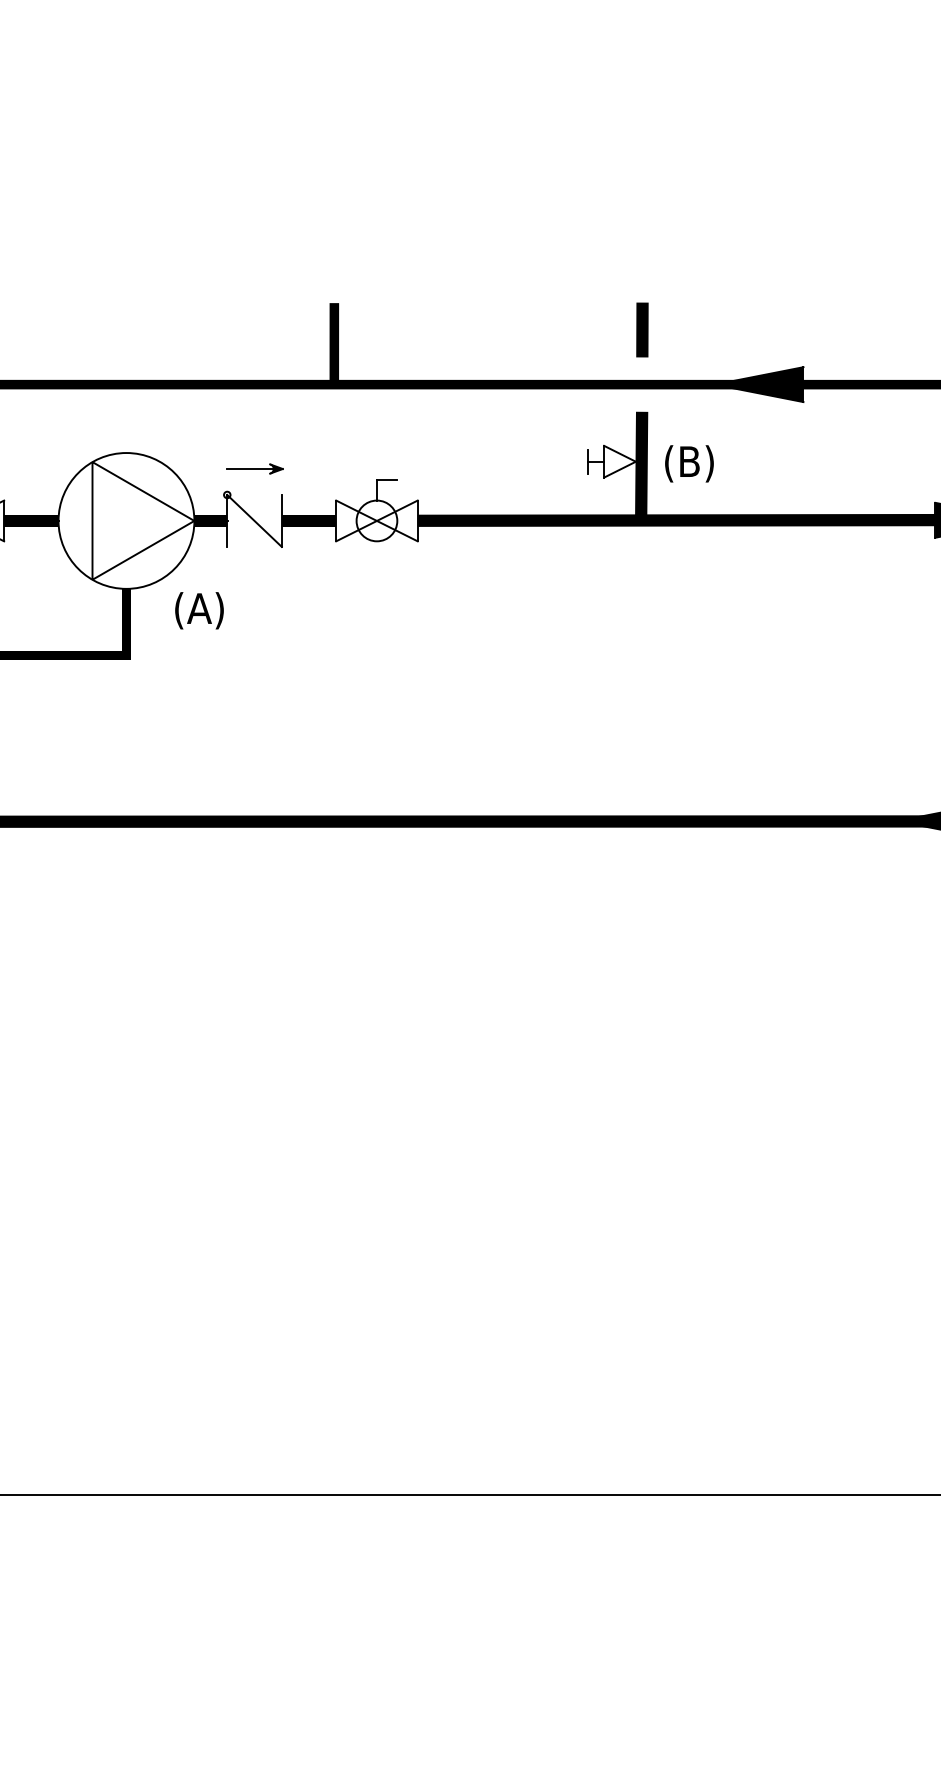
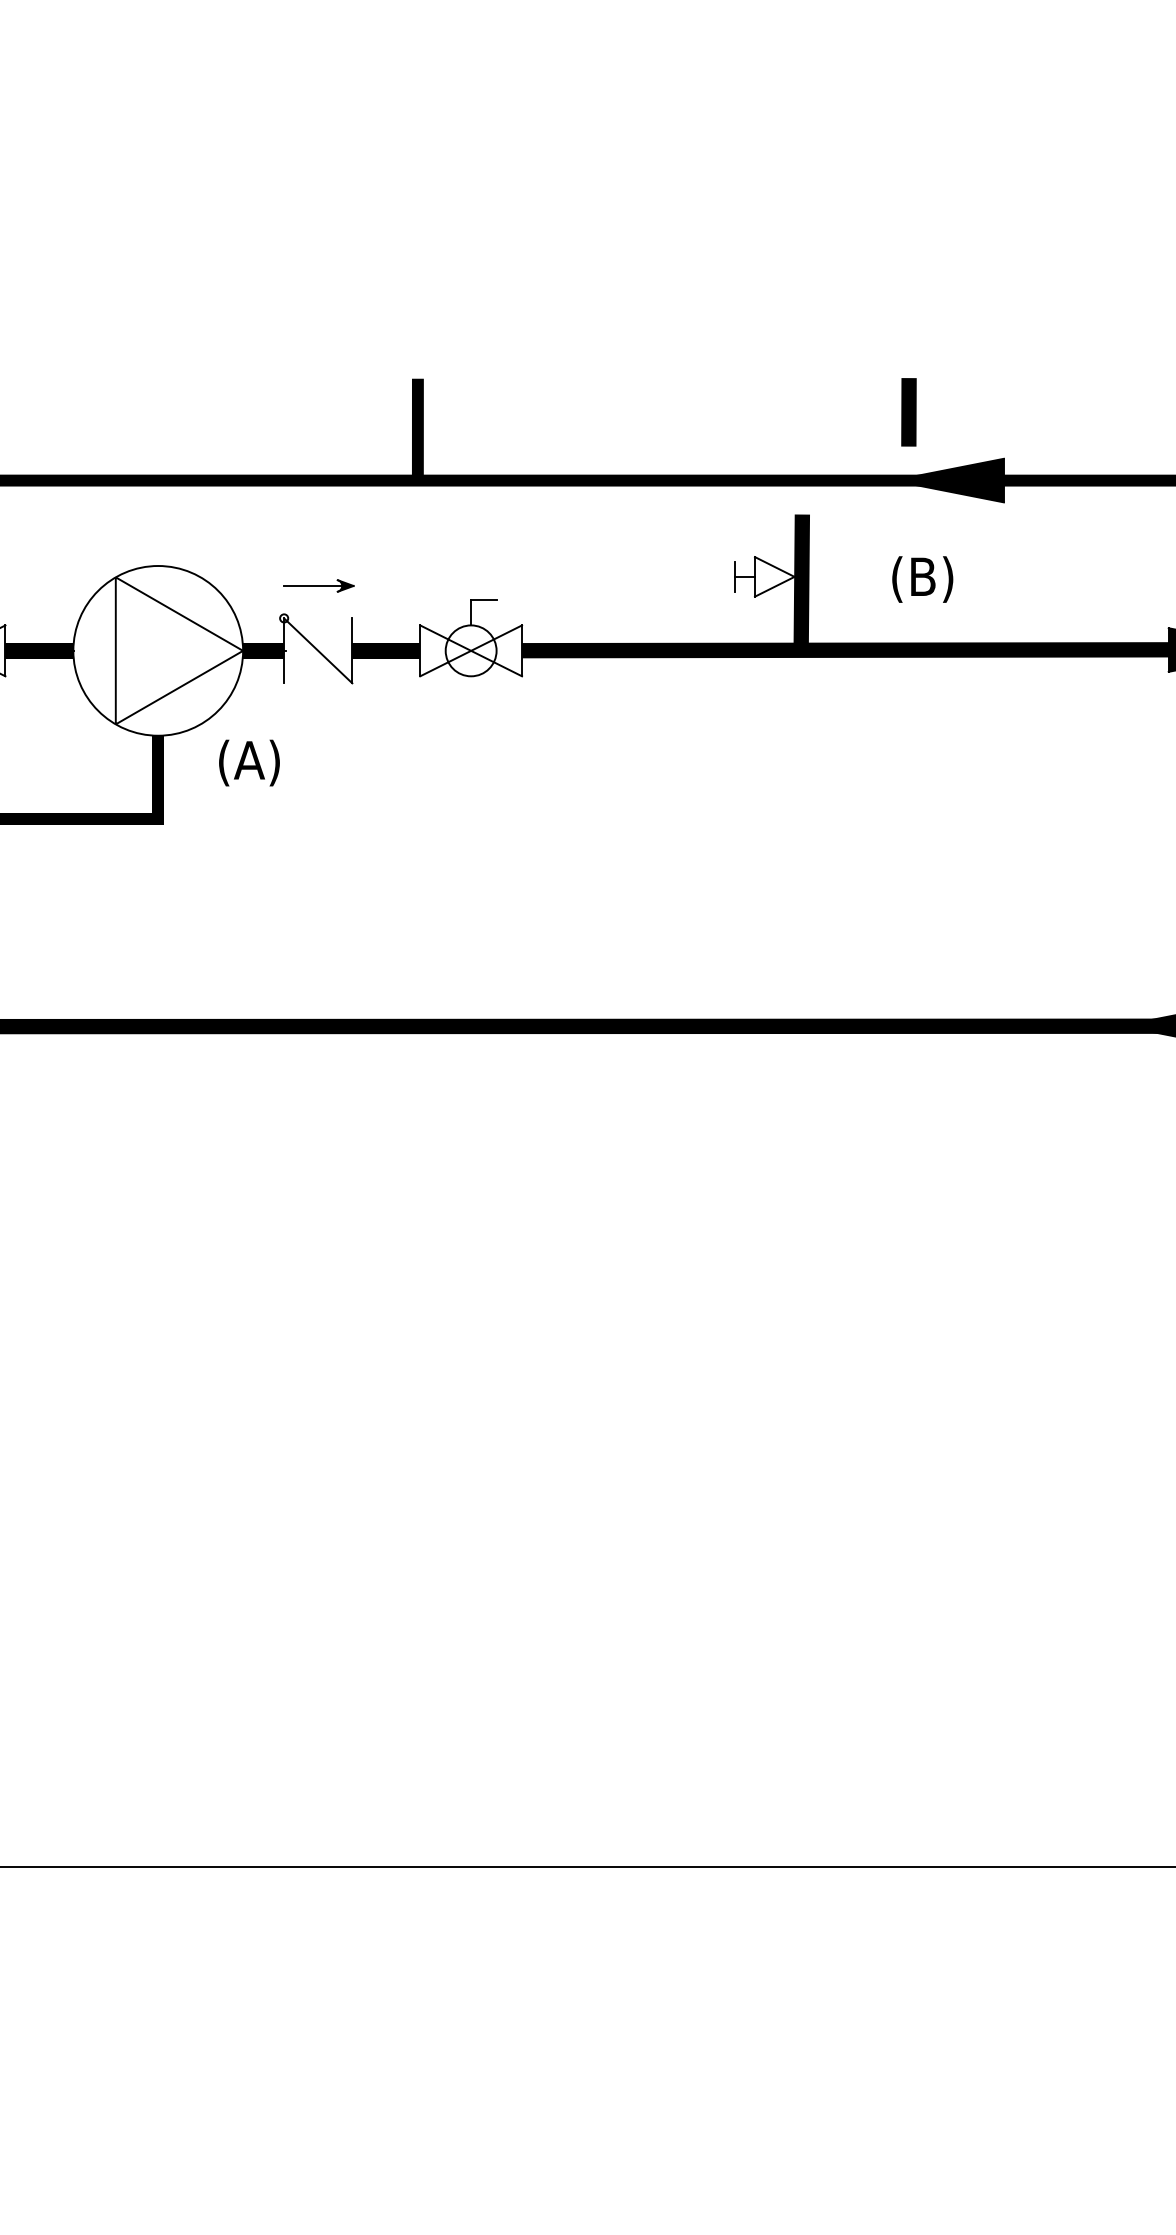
line: (642, 329) -> (909, 411), moved
text: (689, 463) -> (922, 579), moved

